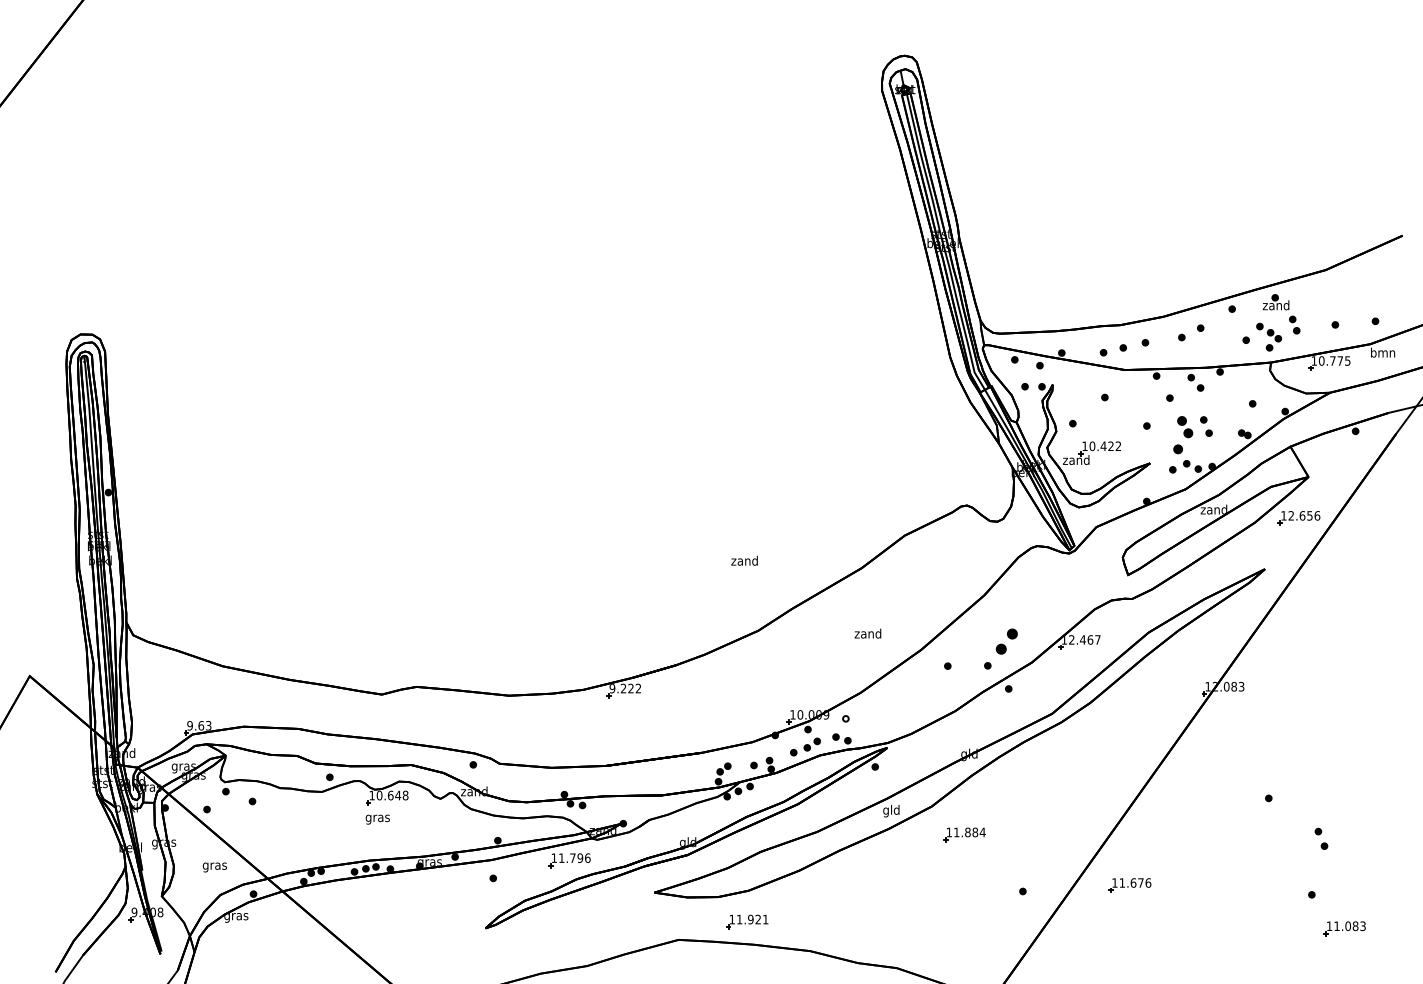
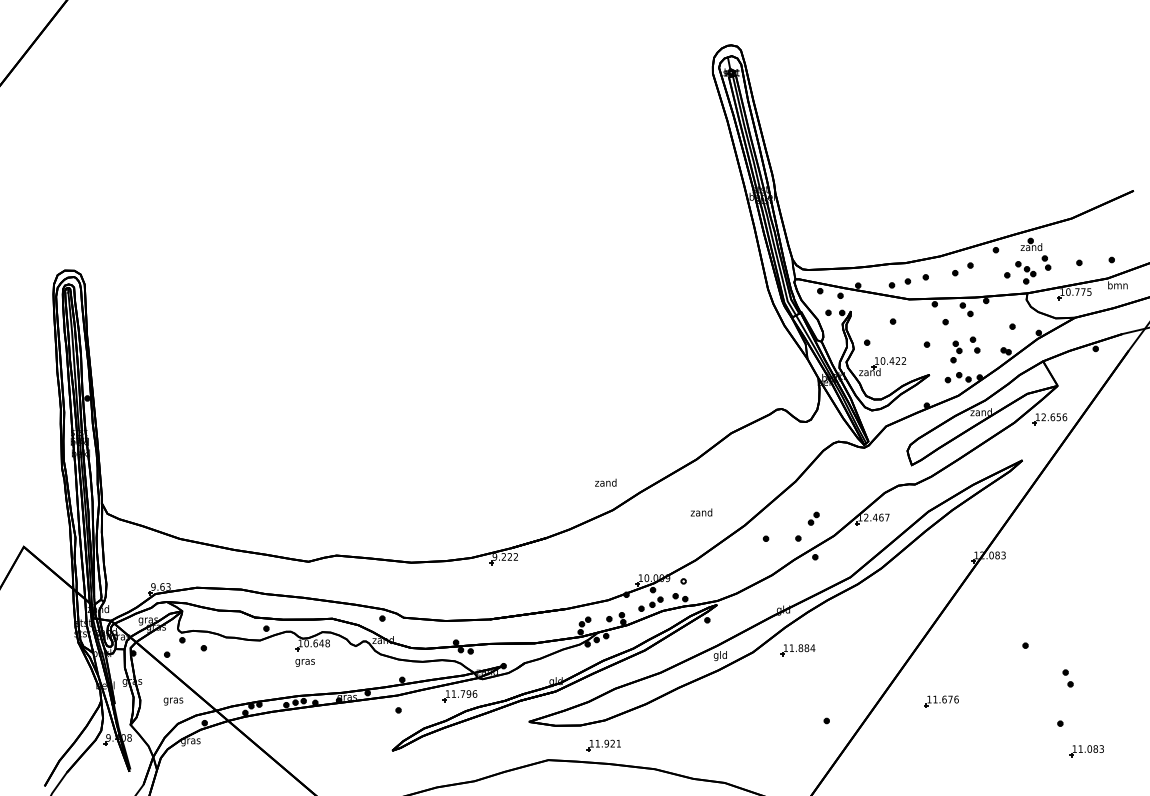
part: (1183, 434) -> (956, 351), size x0.71
text: (744, 560) -> (605, 482), moved
part: (1006, 640) -> (813, 518), size x0.62
part: (964, 834) -> (798, 649), moved
part: (1129, 885) -> (941, 701), moved

